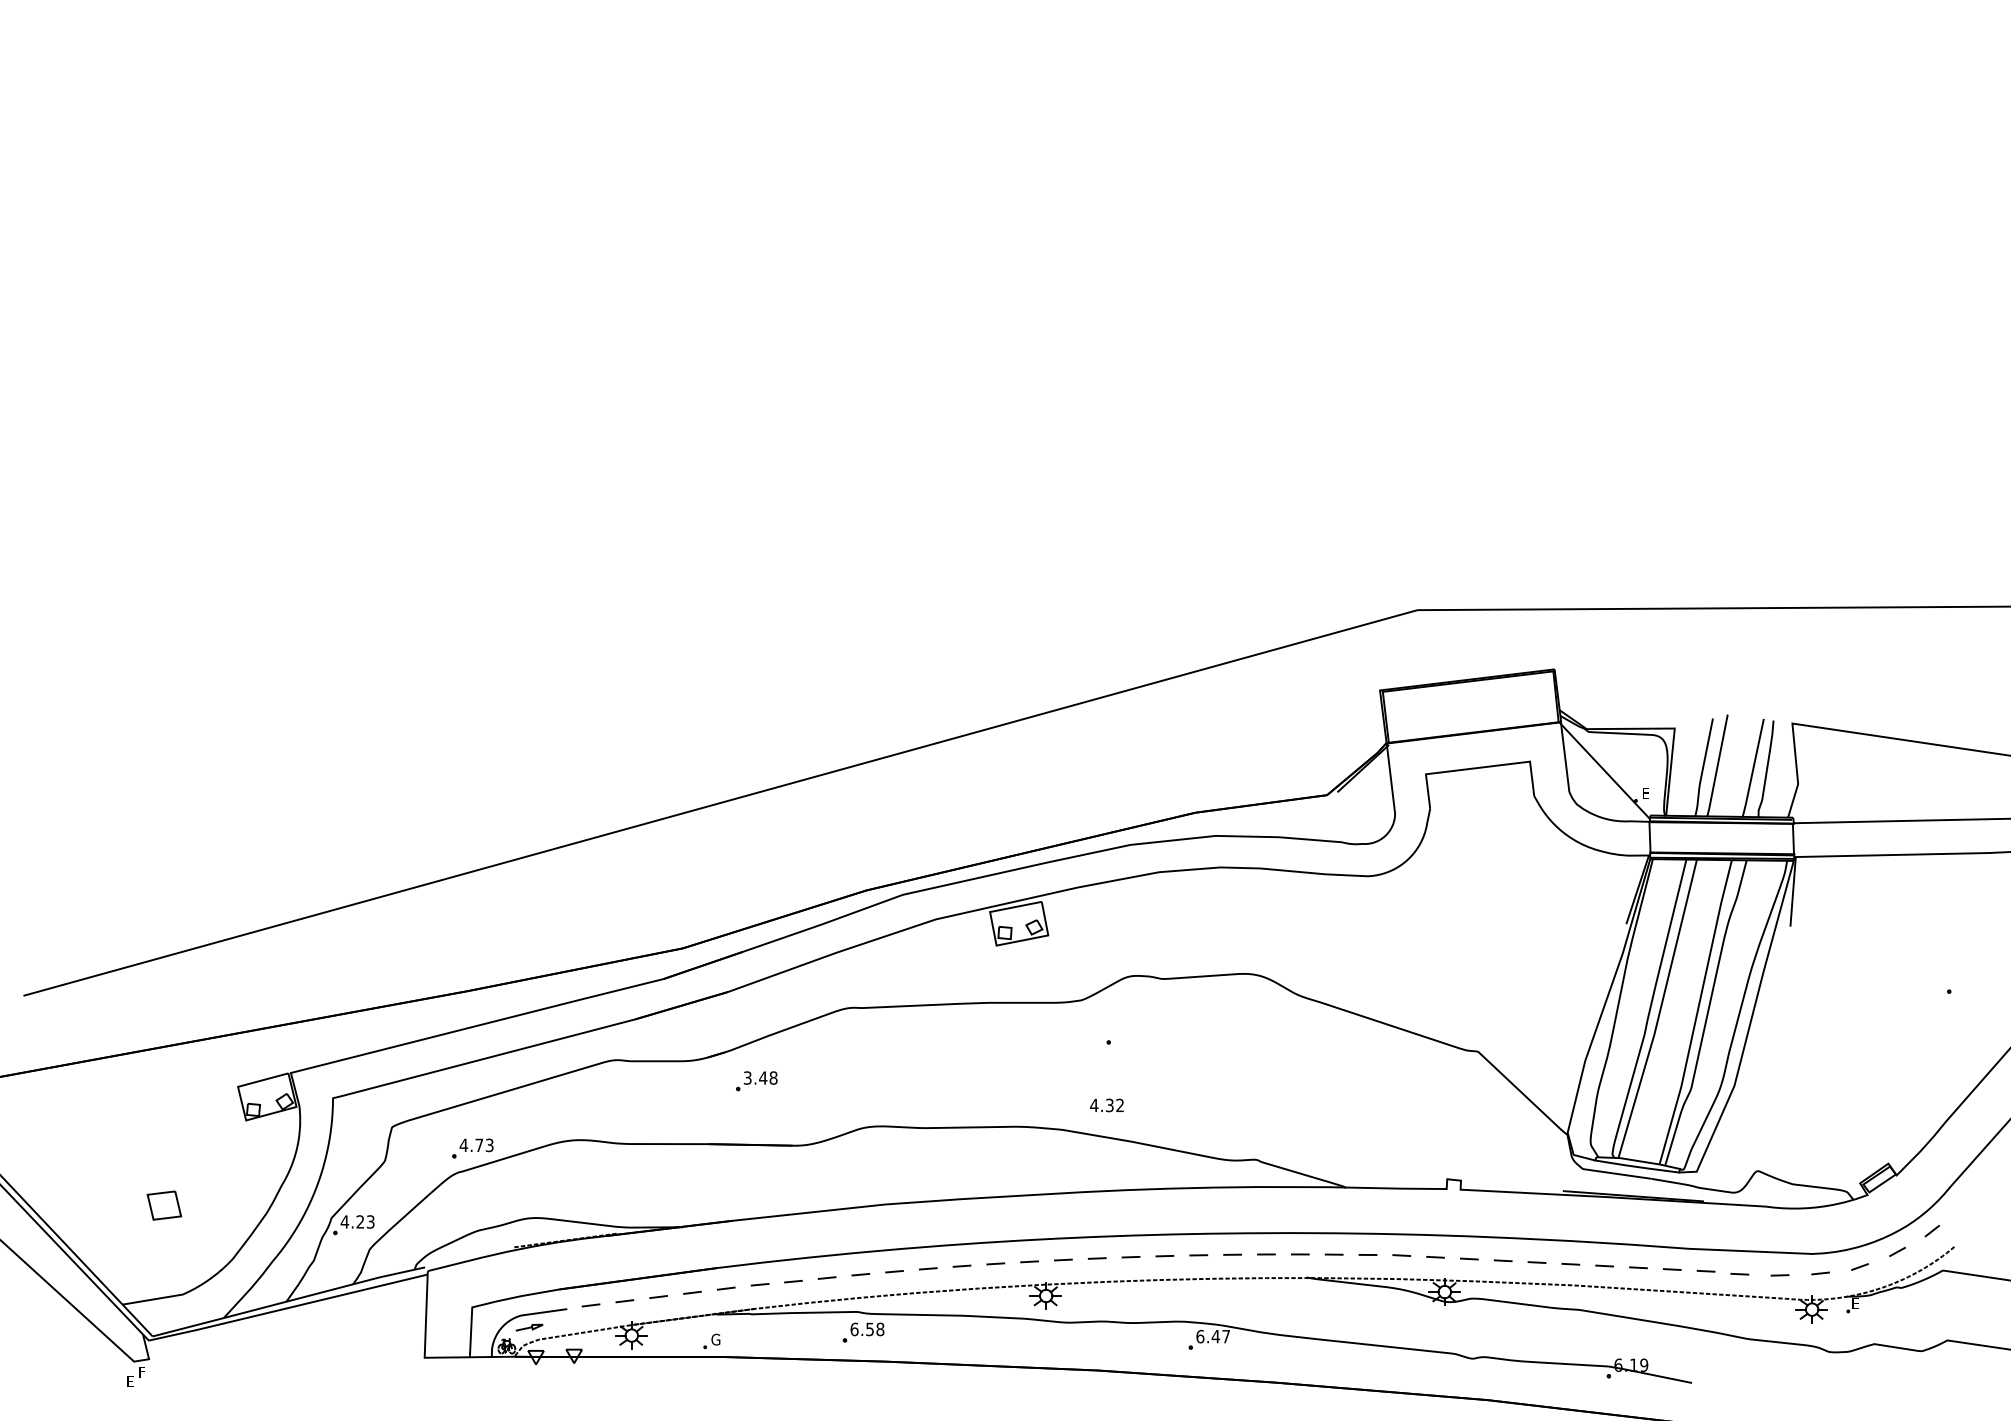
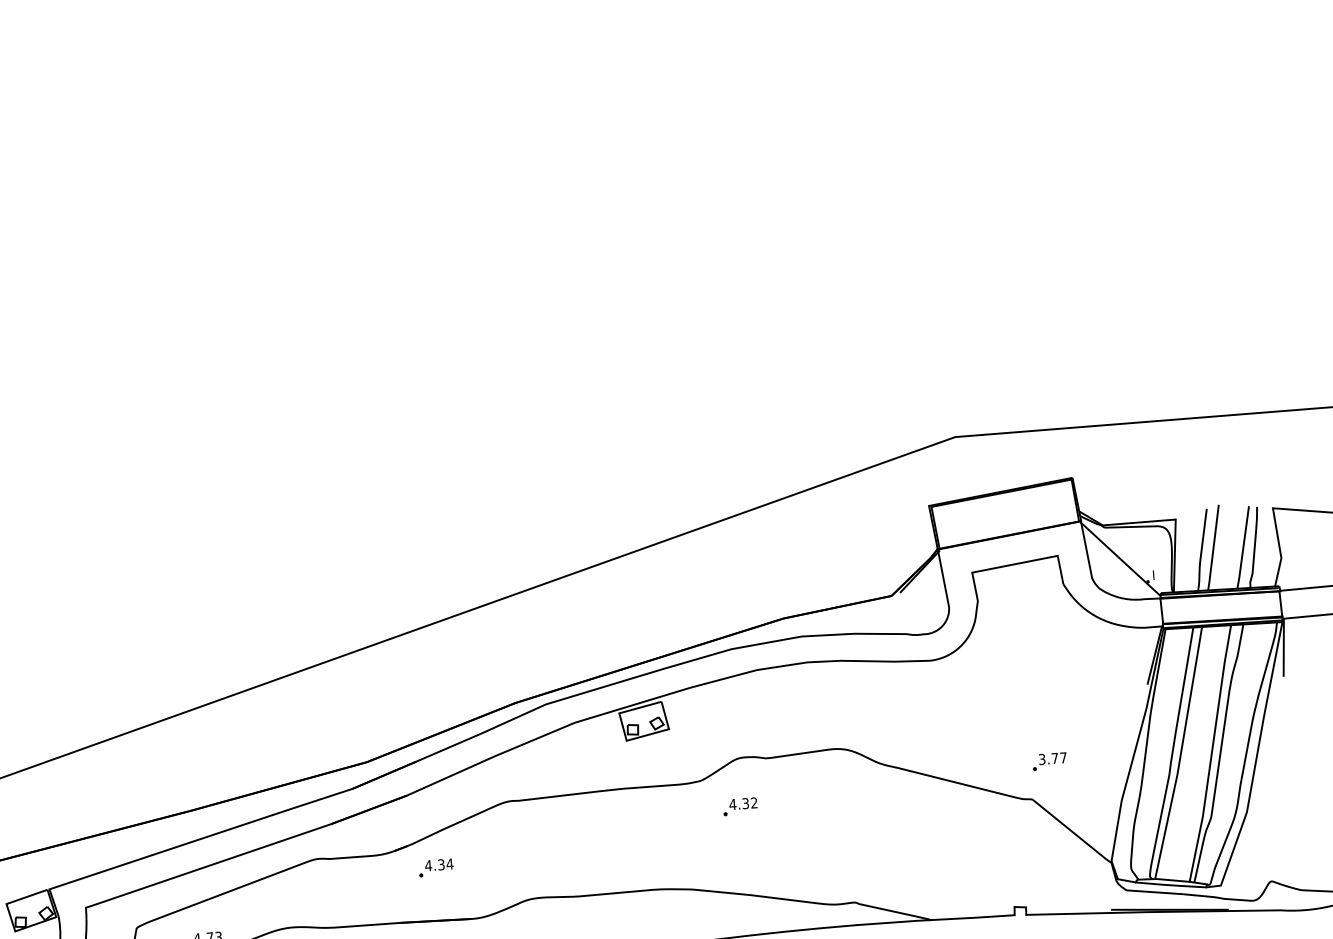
text: (1646, 793) -> (1156, 575), E -> I
part: (1501, 1007) -> (1049, 761), added
text: (760, 1077) -> (439, 864), 3.48 -> 4.34
text: (1106, 1105) -> (742, 803), moved

